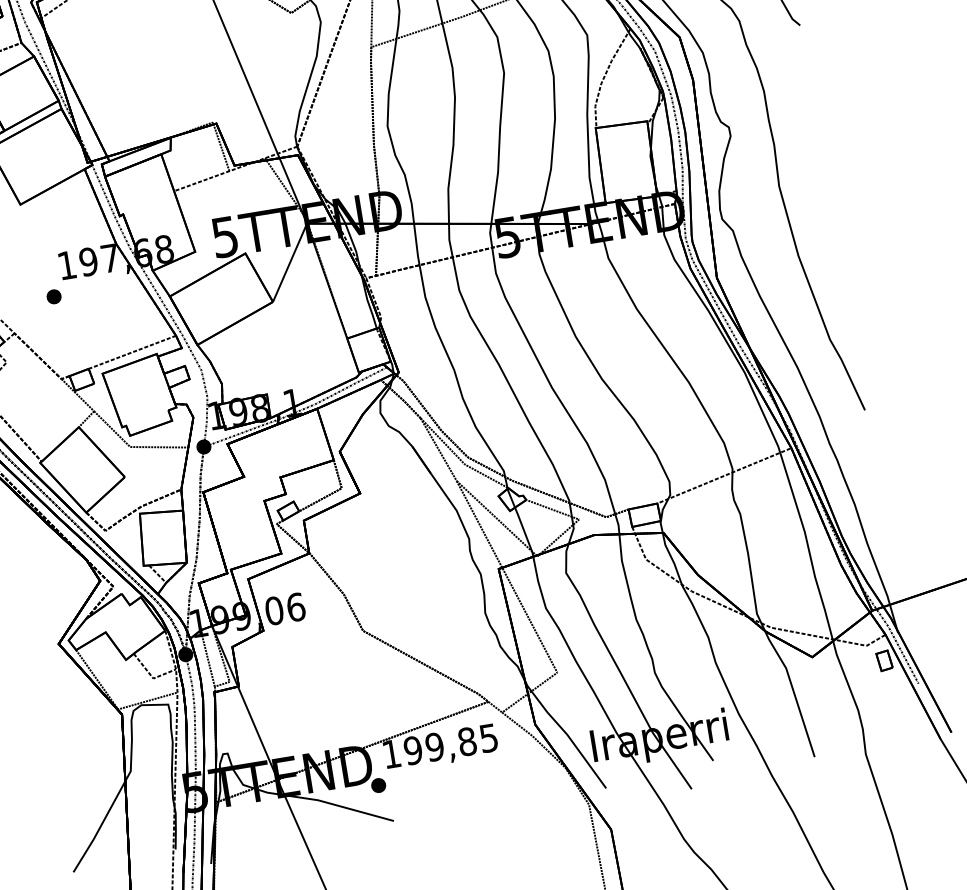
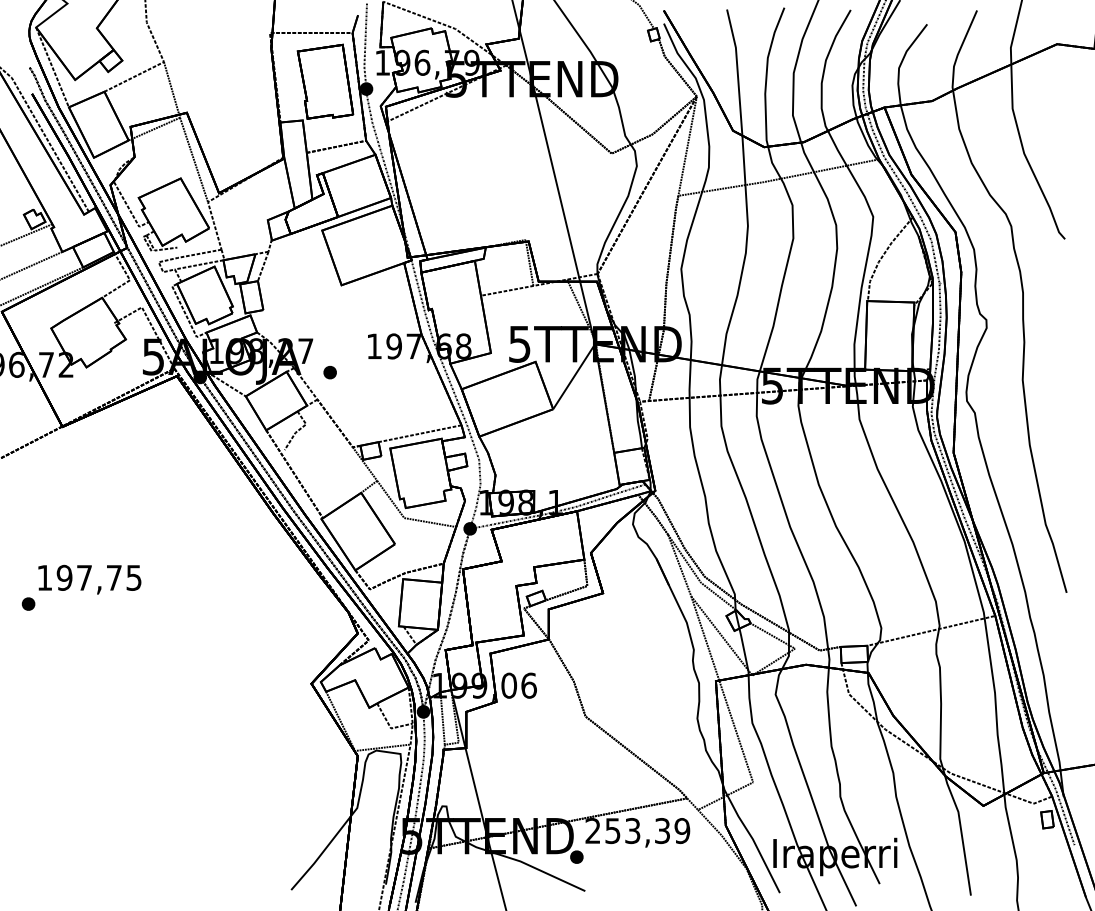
part: (53, 296) -> (329, 372), moved
text: (440, 746) -> (637, 831), 199,85 -> 253,39

